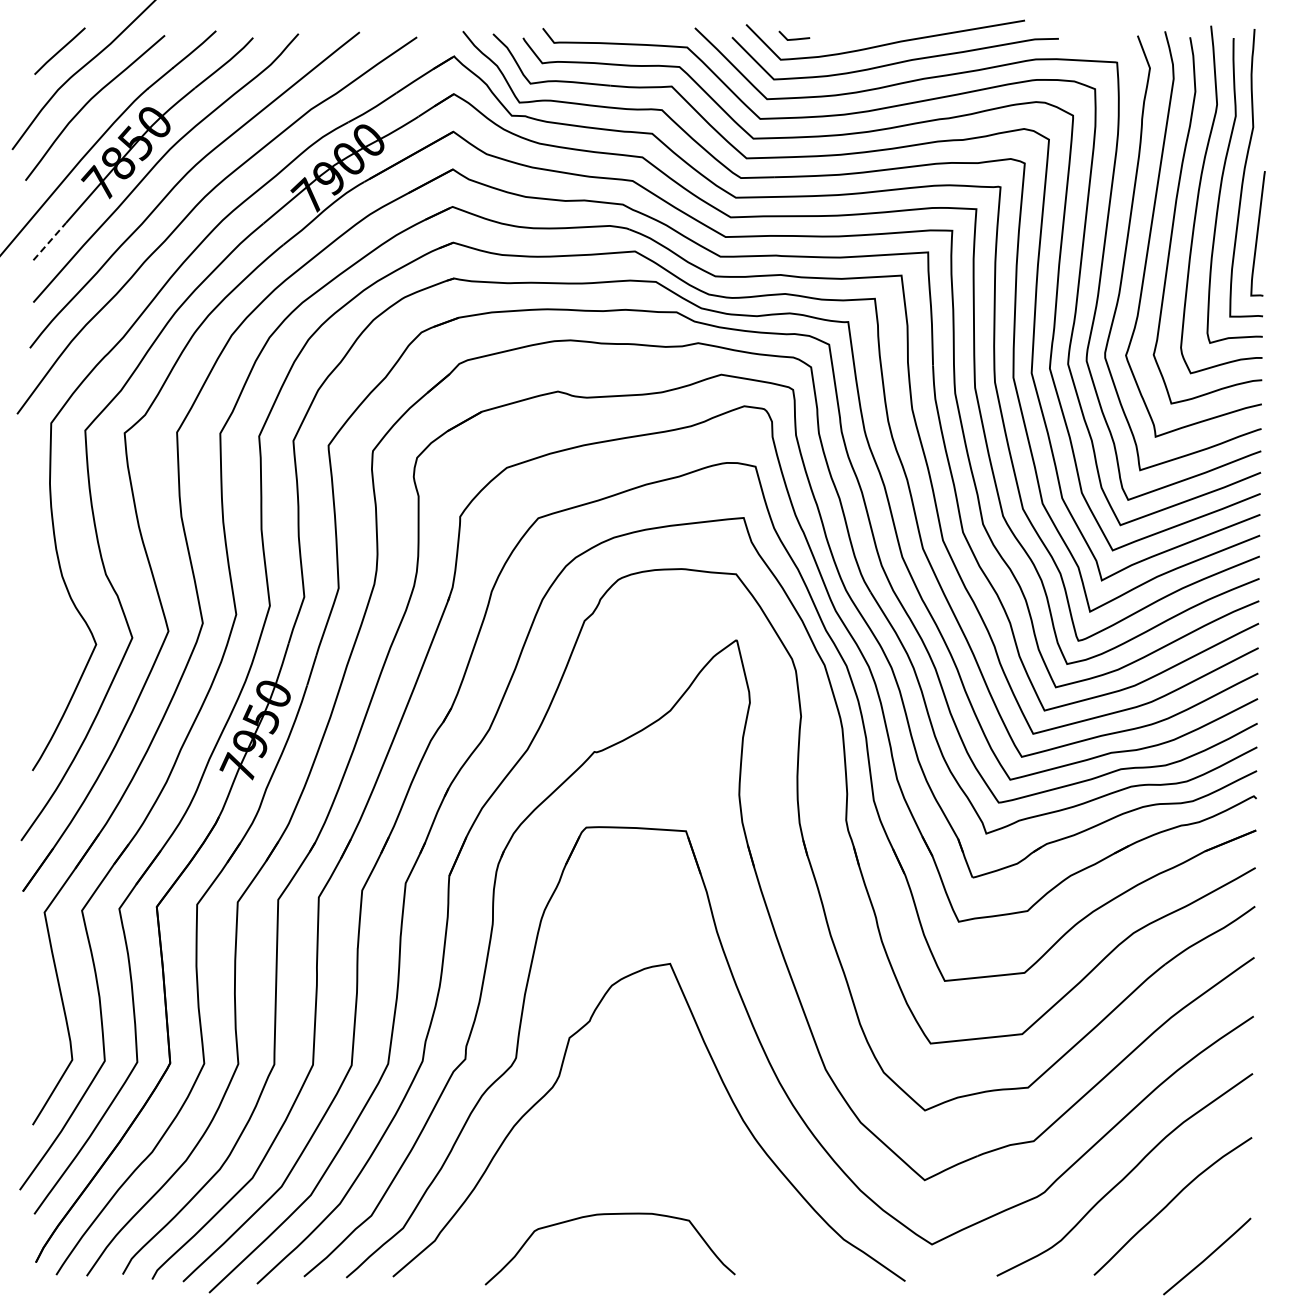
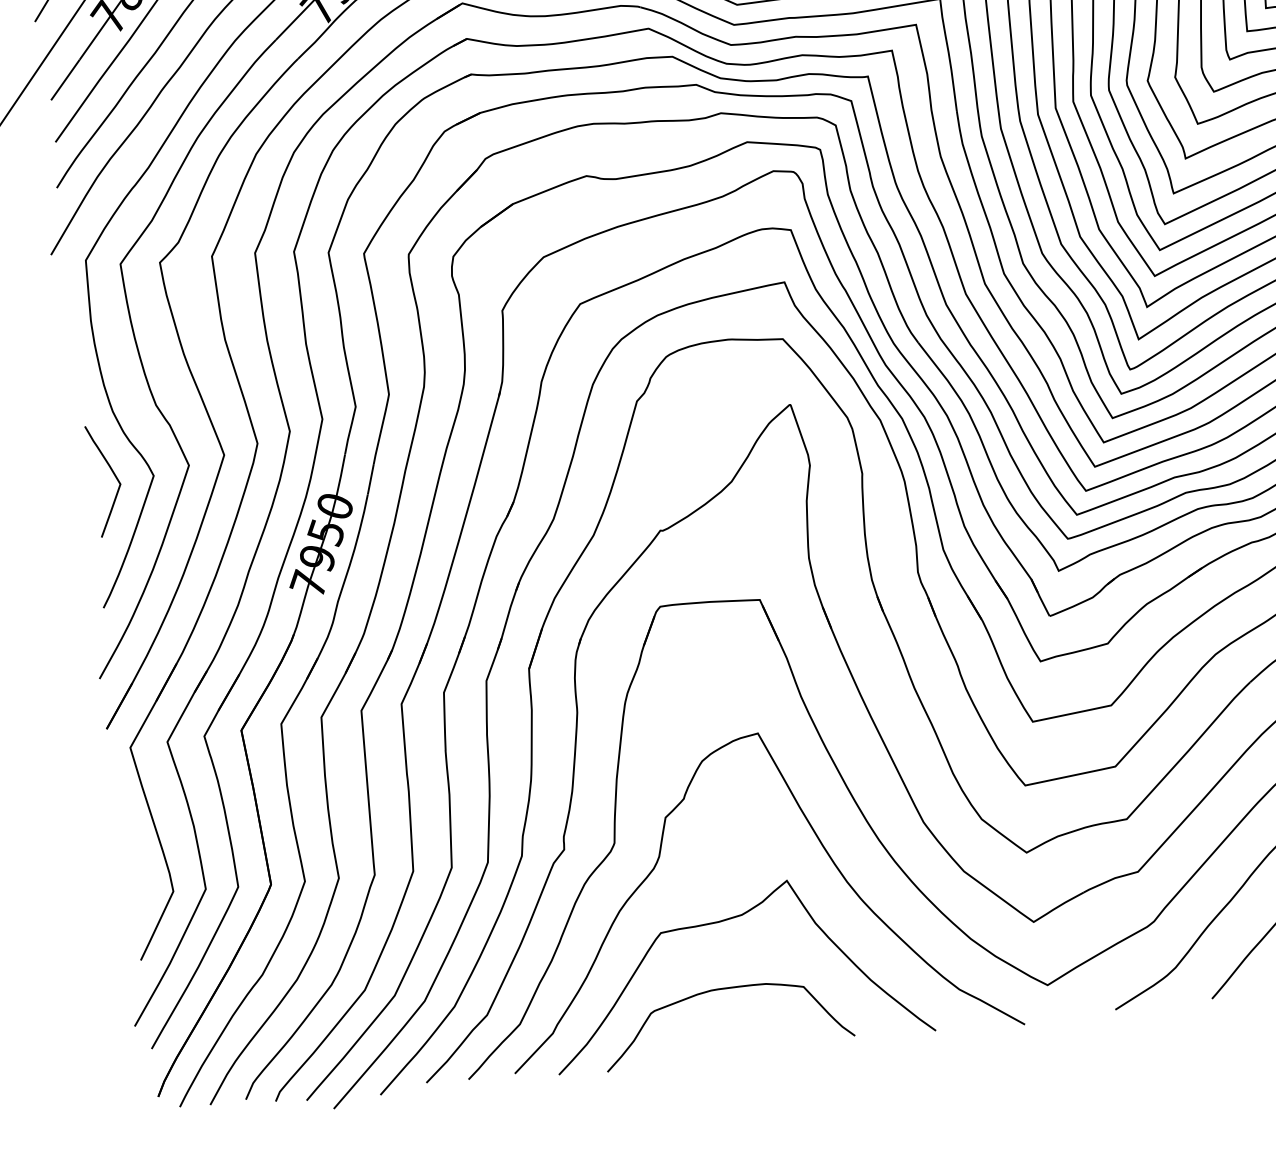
line: (49, 241) -> (65, 79), dashed -> solid
curve: (56, 639) -> (113, 475), added
curve: (616, 1147) -> (723, 921), added

